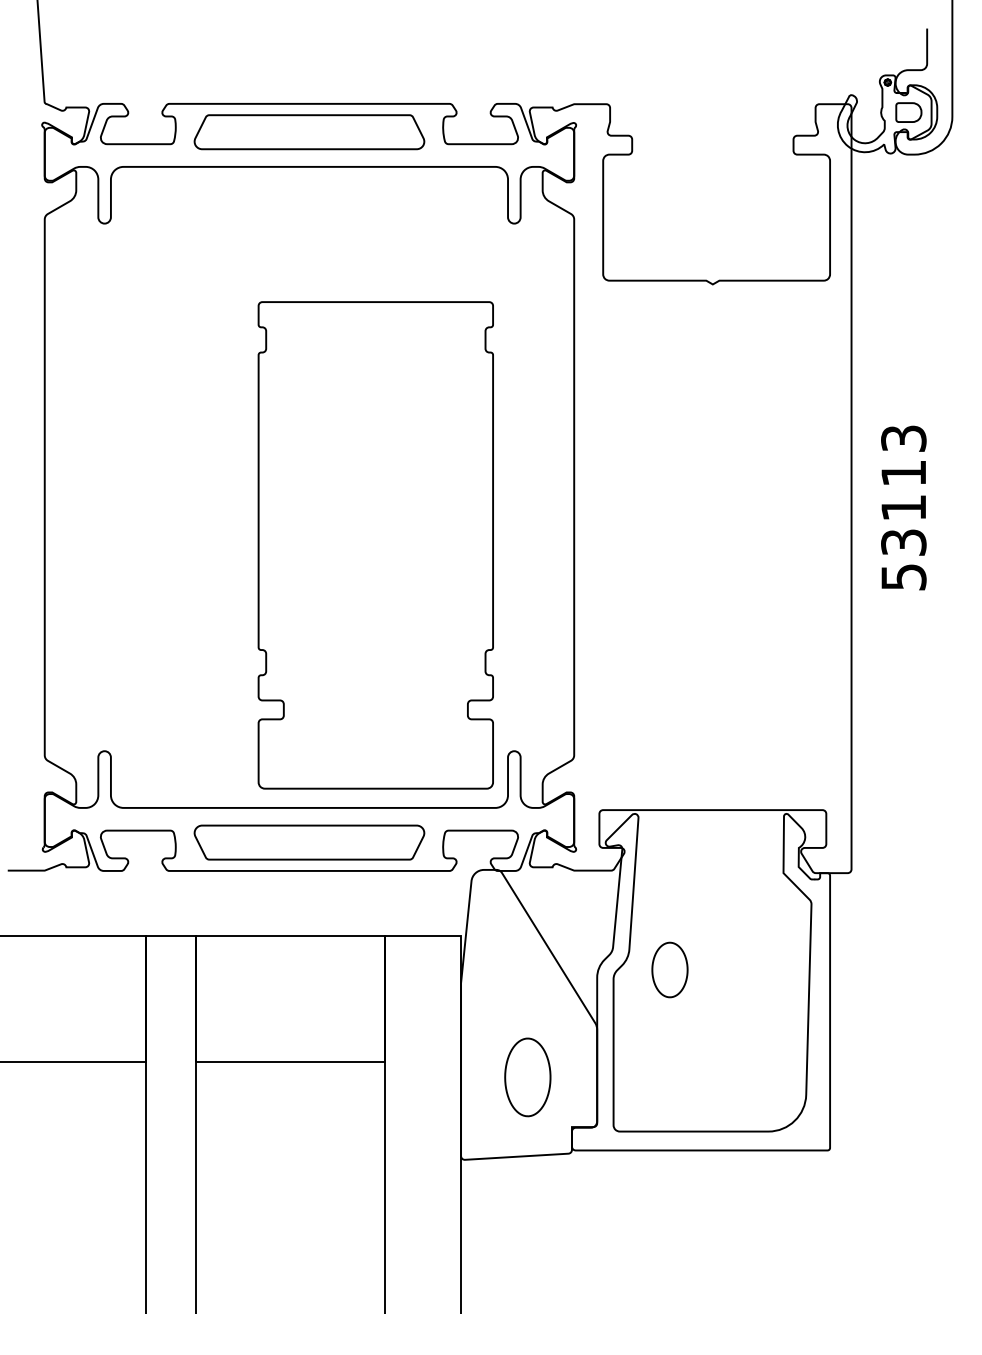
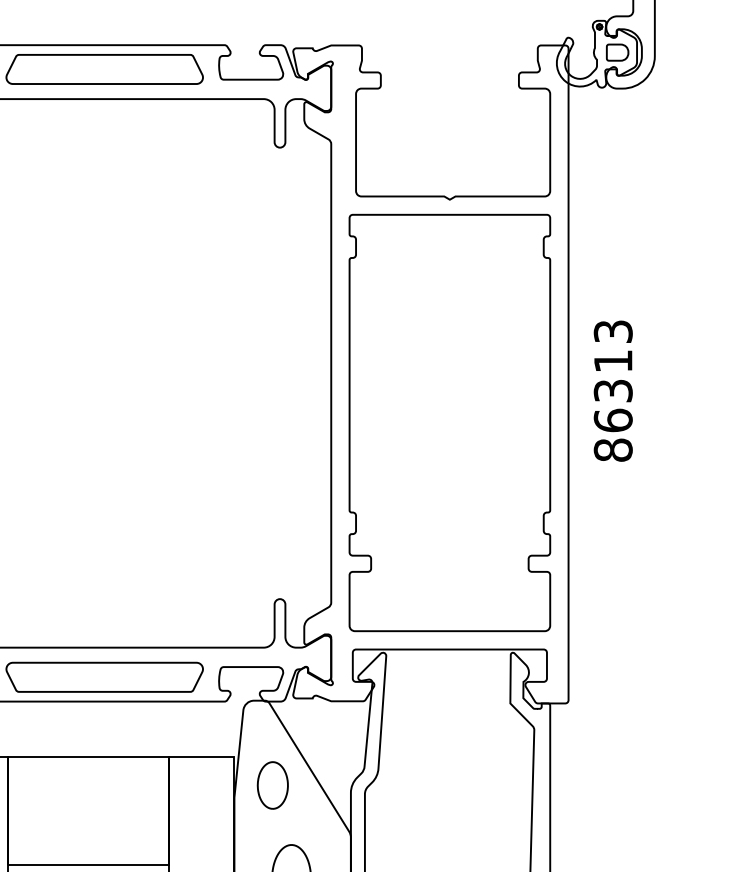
text: (903, 542) -> (613, 420), 53113 -> 86313
part: (375, 545) -> (449, 423), moved
part: (669, 969) -> (272, 785), moved

